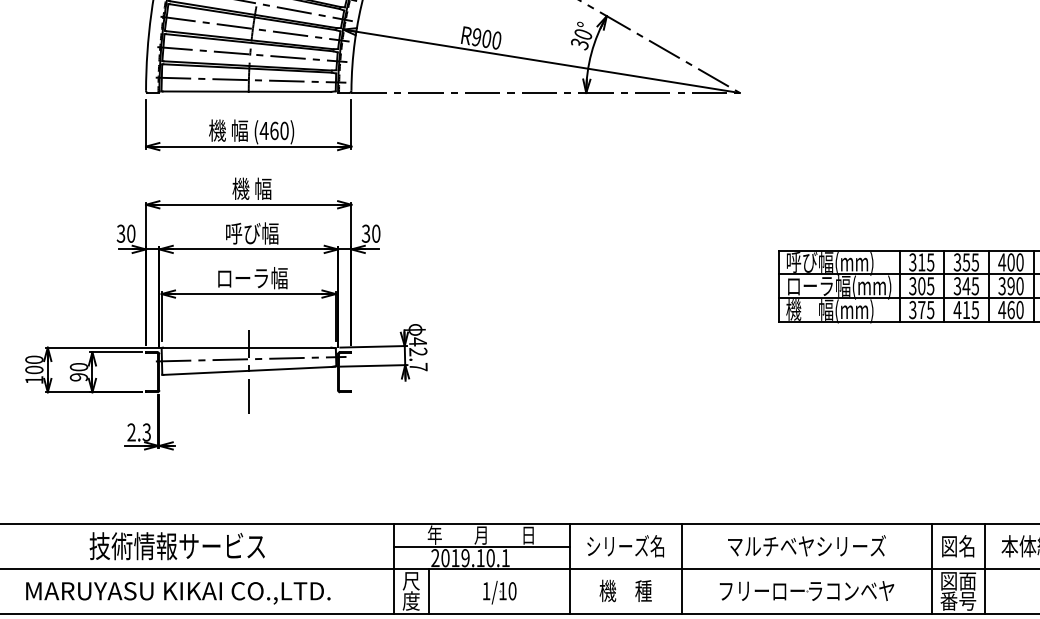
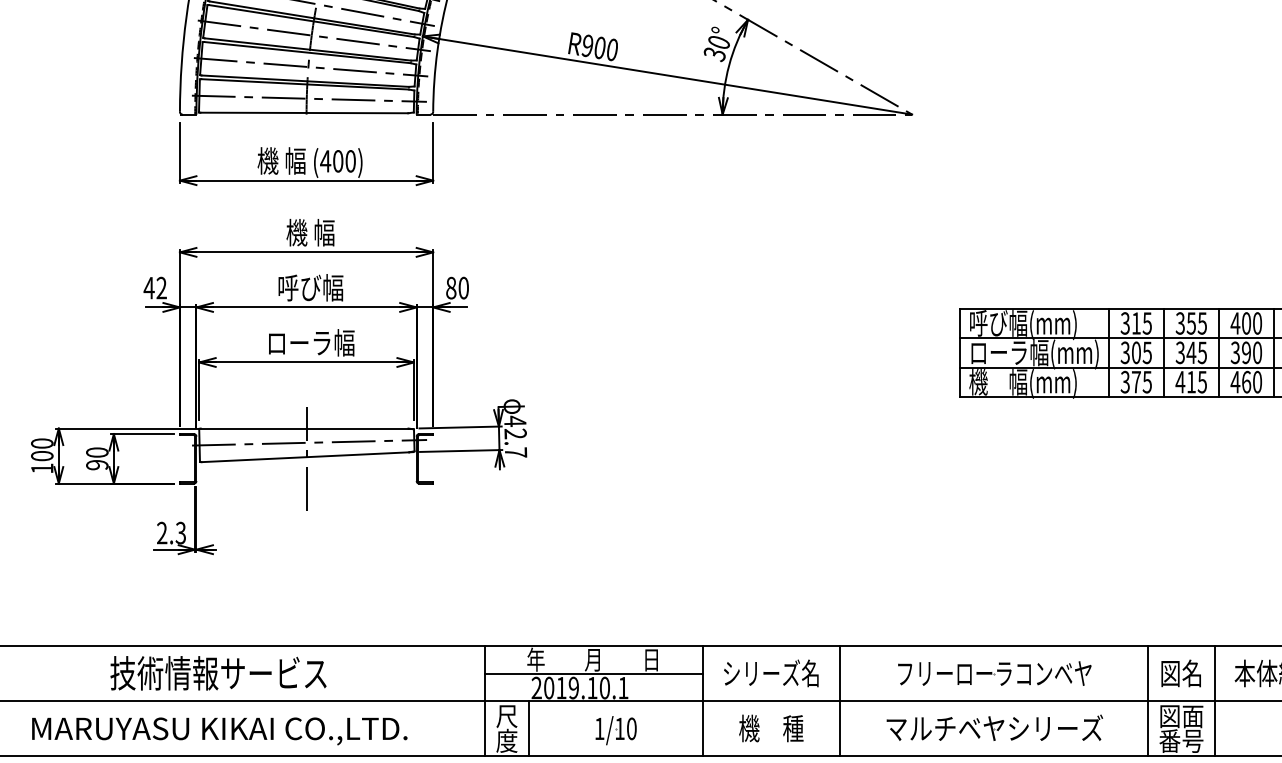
text: (274, 131) -> (338, 161), (460) -> (400)
text: (125, 233) -> (154, 287), 30 -> 42
text: (366, 233) -> (451, 287), 30 -> 80
text: (806, 545) -> (994, 672), マルチベヤシリーズ -> フリーローラコンベヤ
text: (806, 590) -> (994, 727), フリーローラコンベヤ -> マルチベヤシリーズ

